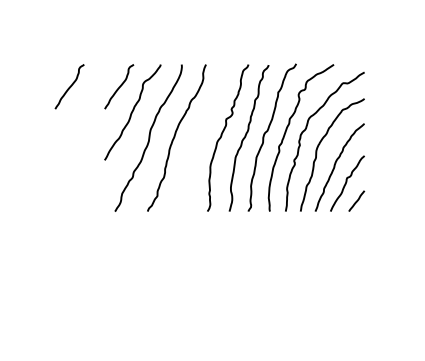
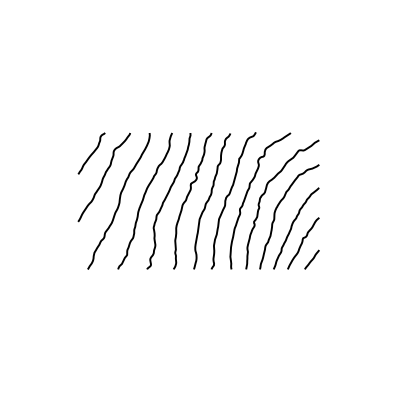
curve: (69, 86) -> (45, 153), removed
curve: (198, 137) -> (165, 200), added

